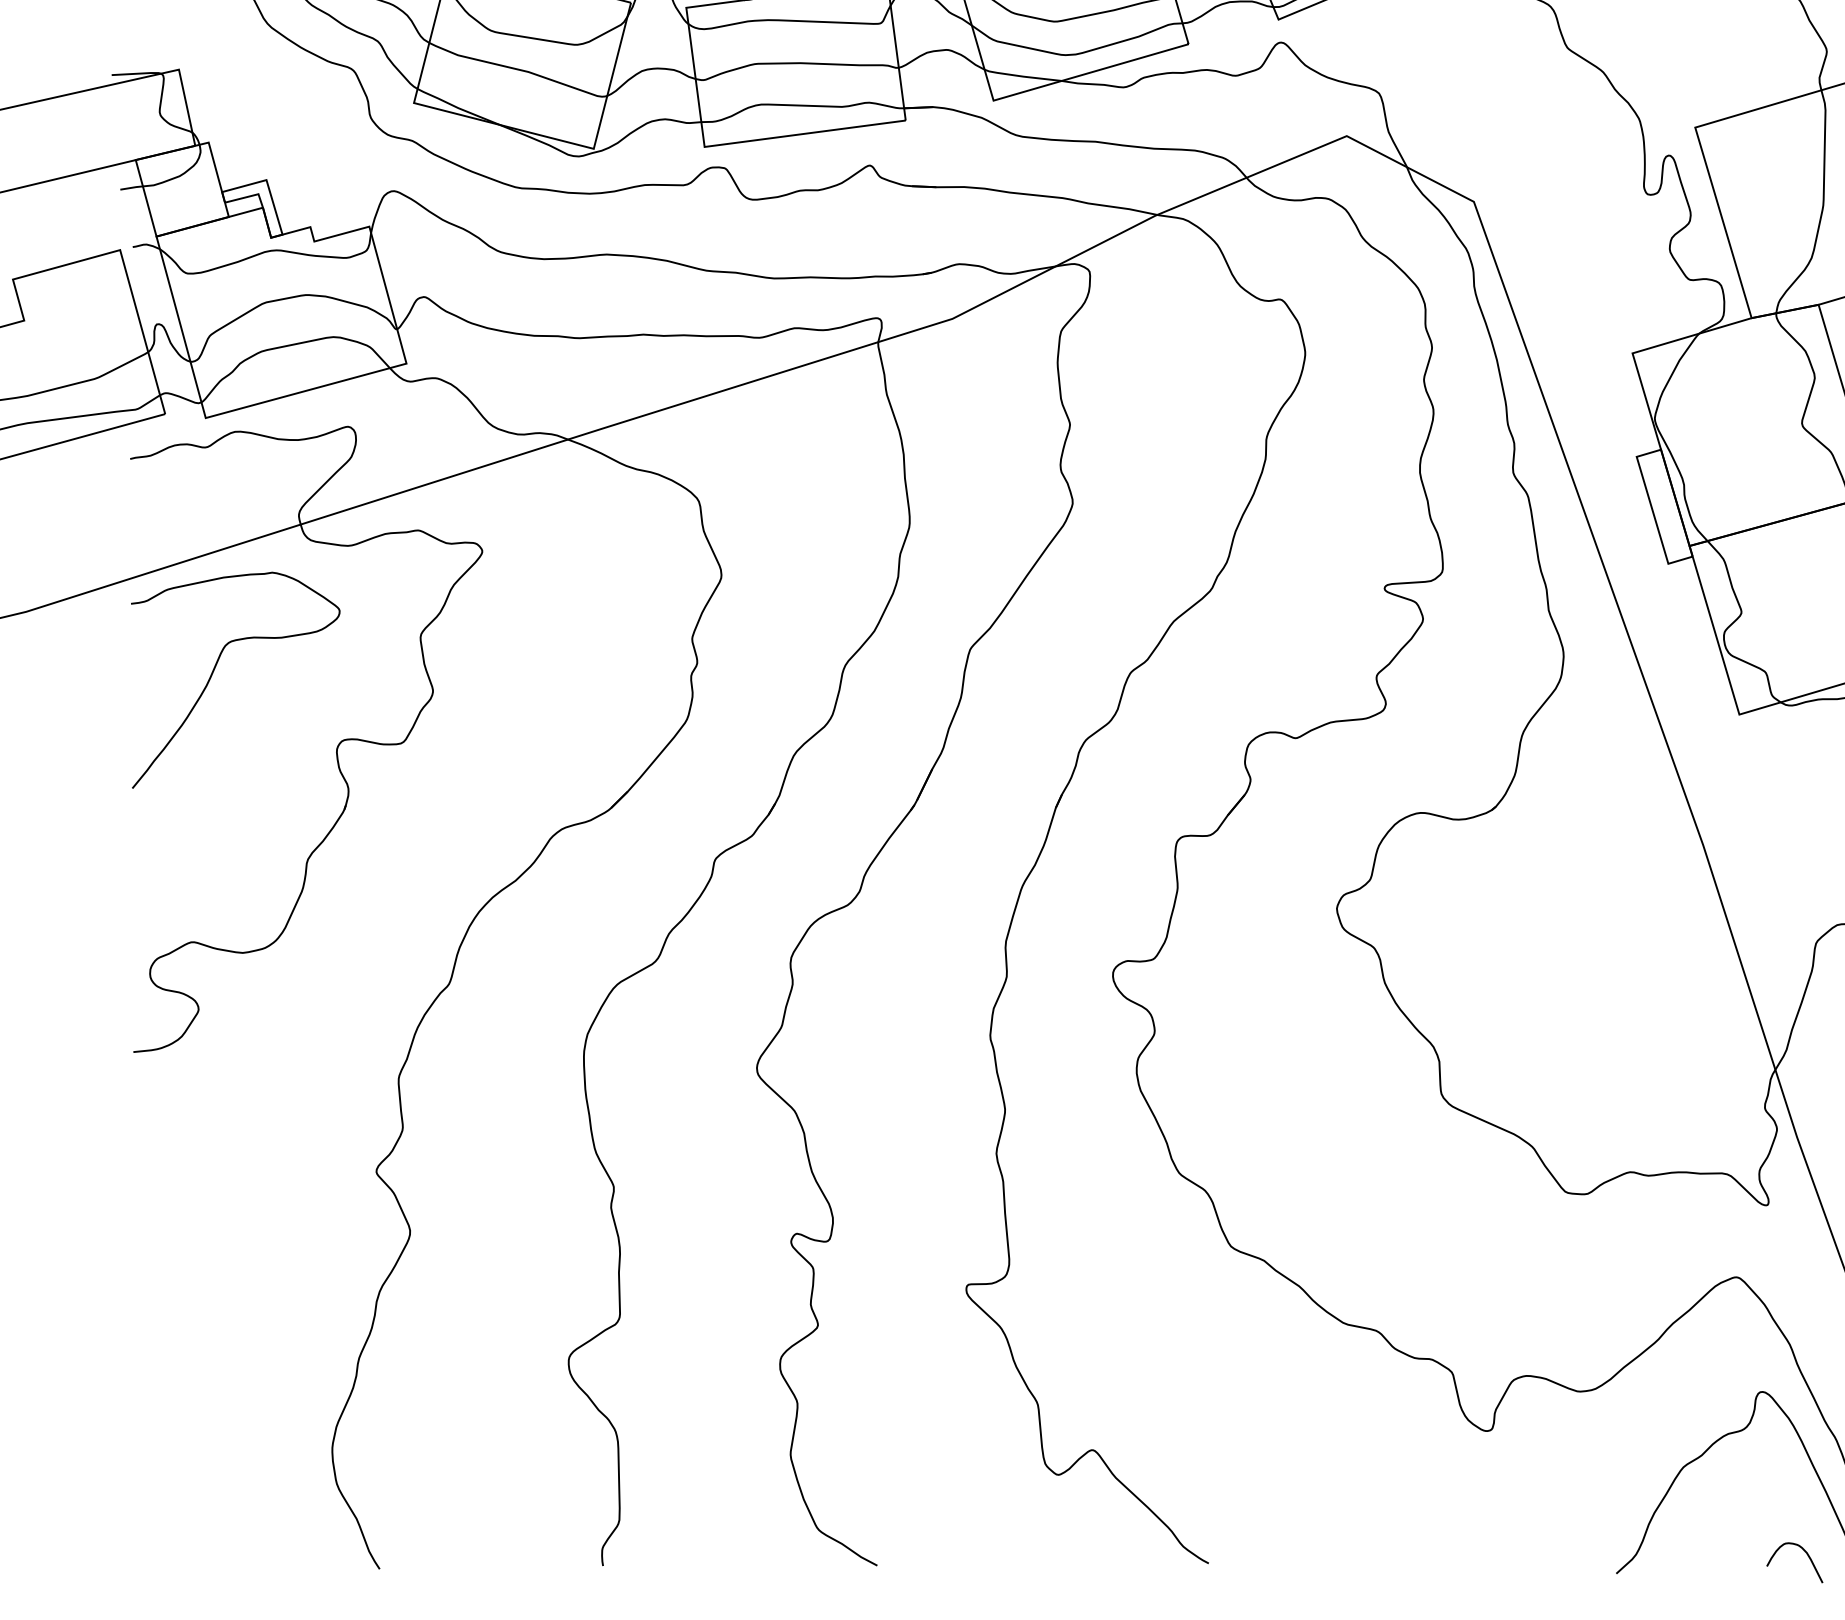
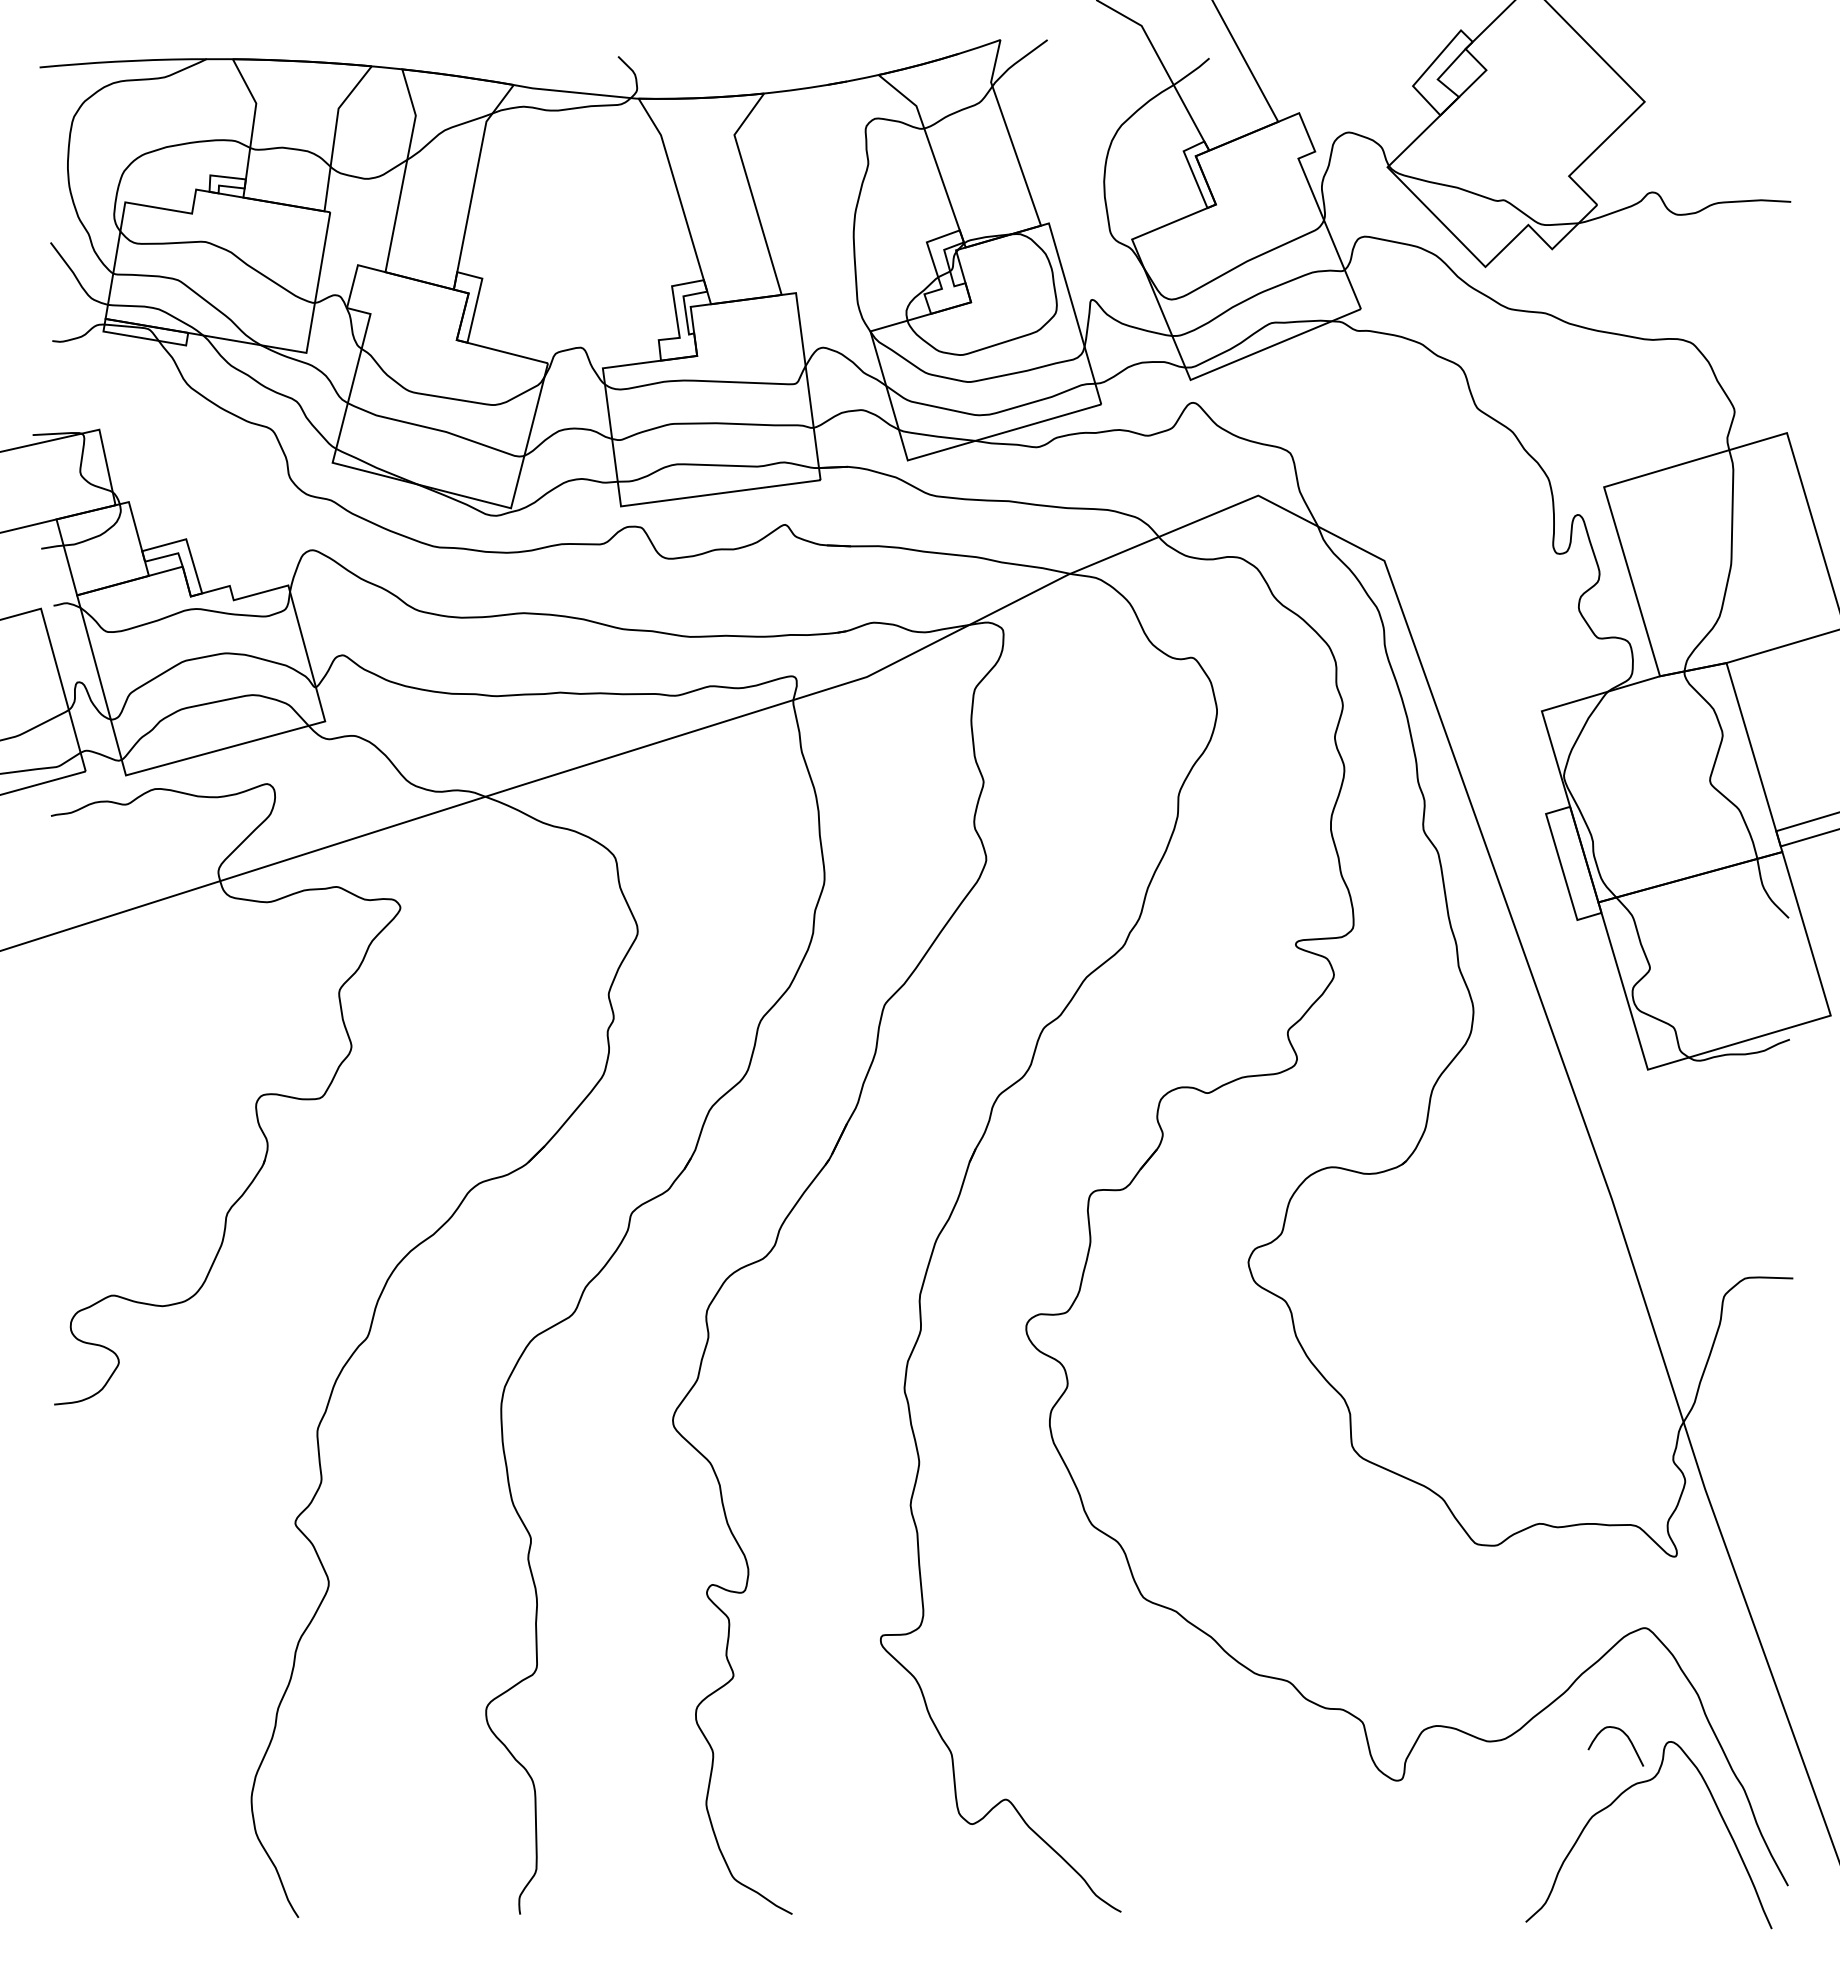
curve: (213, 674) -> (133, 1029), removed
curve: (1806, 1554) -> (1627, 1738), moved

